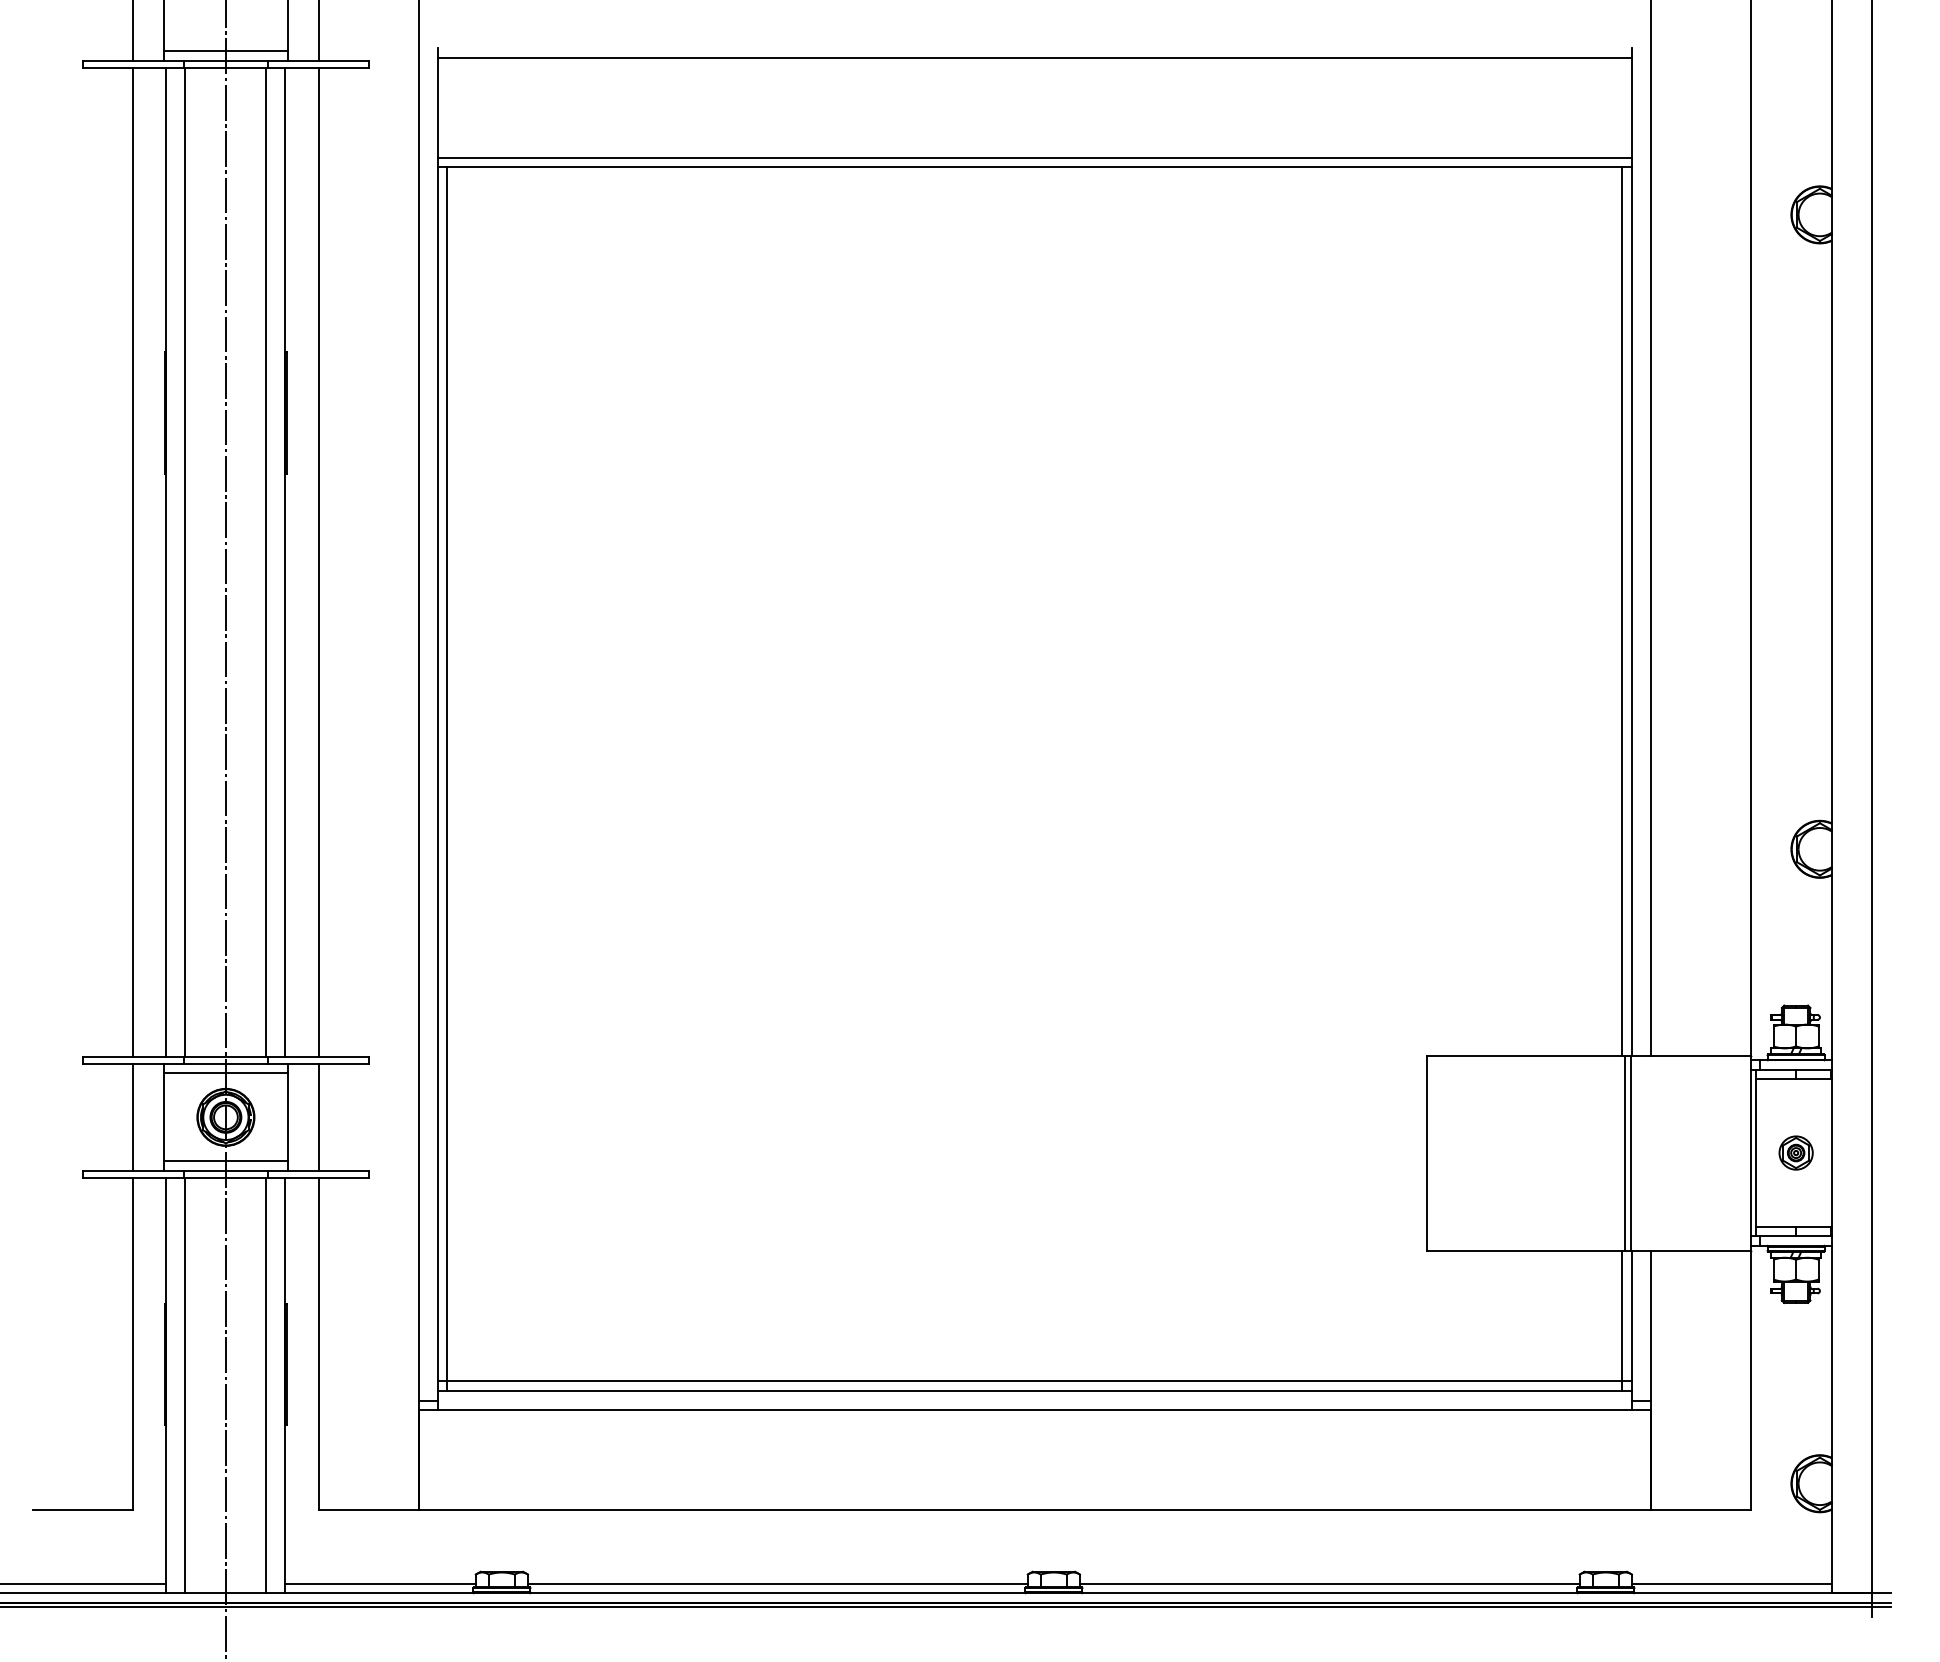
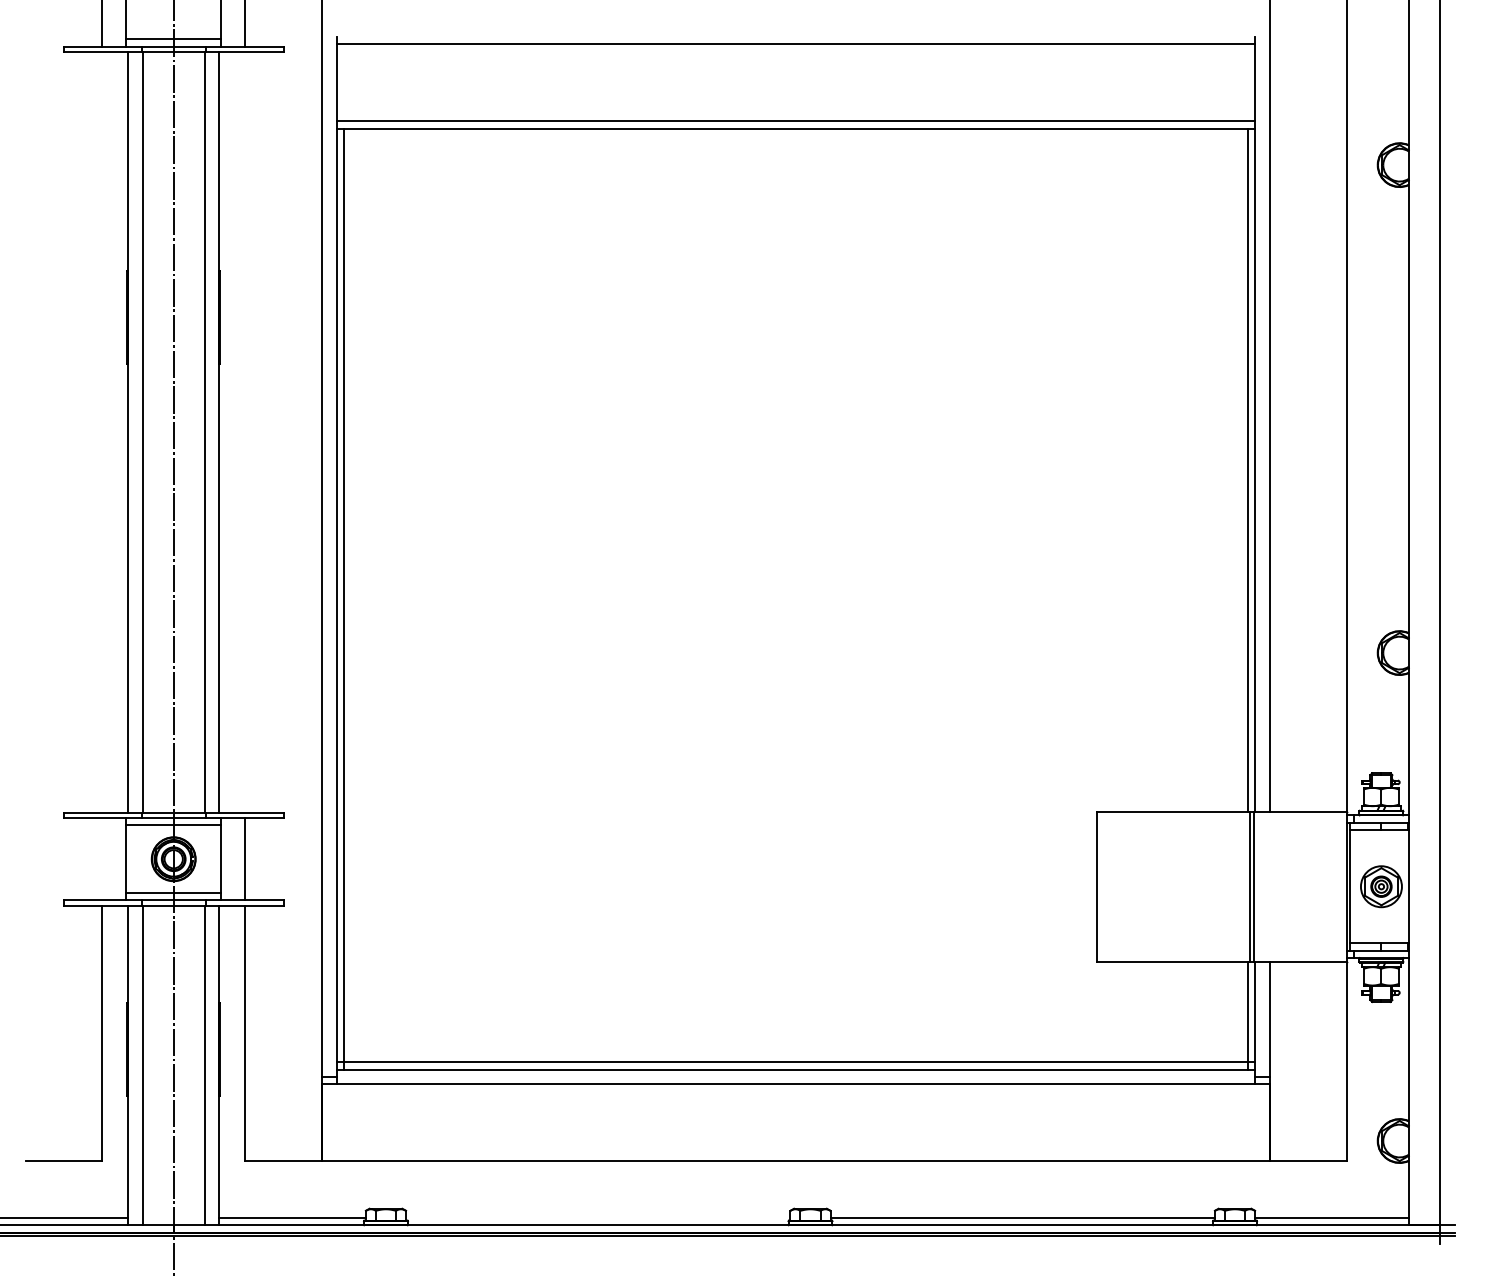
line: (133, 561) -> (102, 431), removed
line: (318, 561) -> (244, 431), removed
line: (133, 1116) -> (102, 858), removed
part: (1795, 1152) -> (1380, 886), size x1.6
line: (777, 1583) -> (597, 1217), removed

